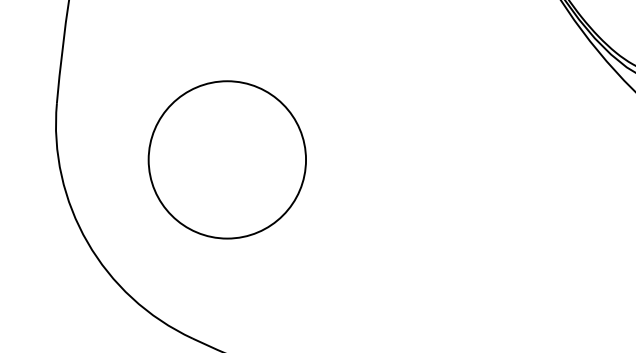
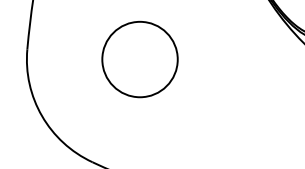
circle: (226, 159) -> (139, 59), moved

